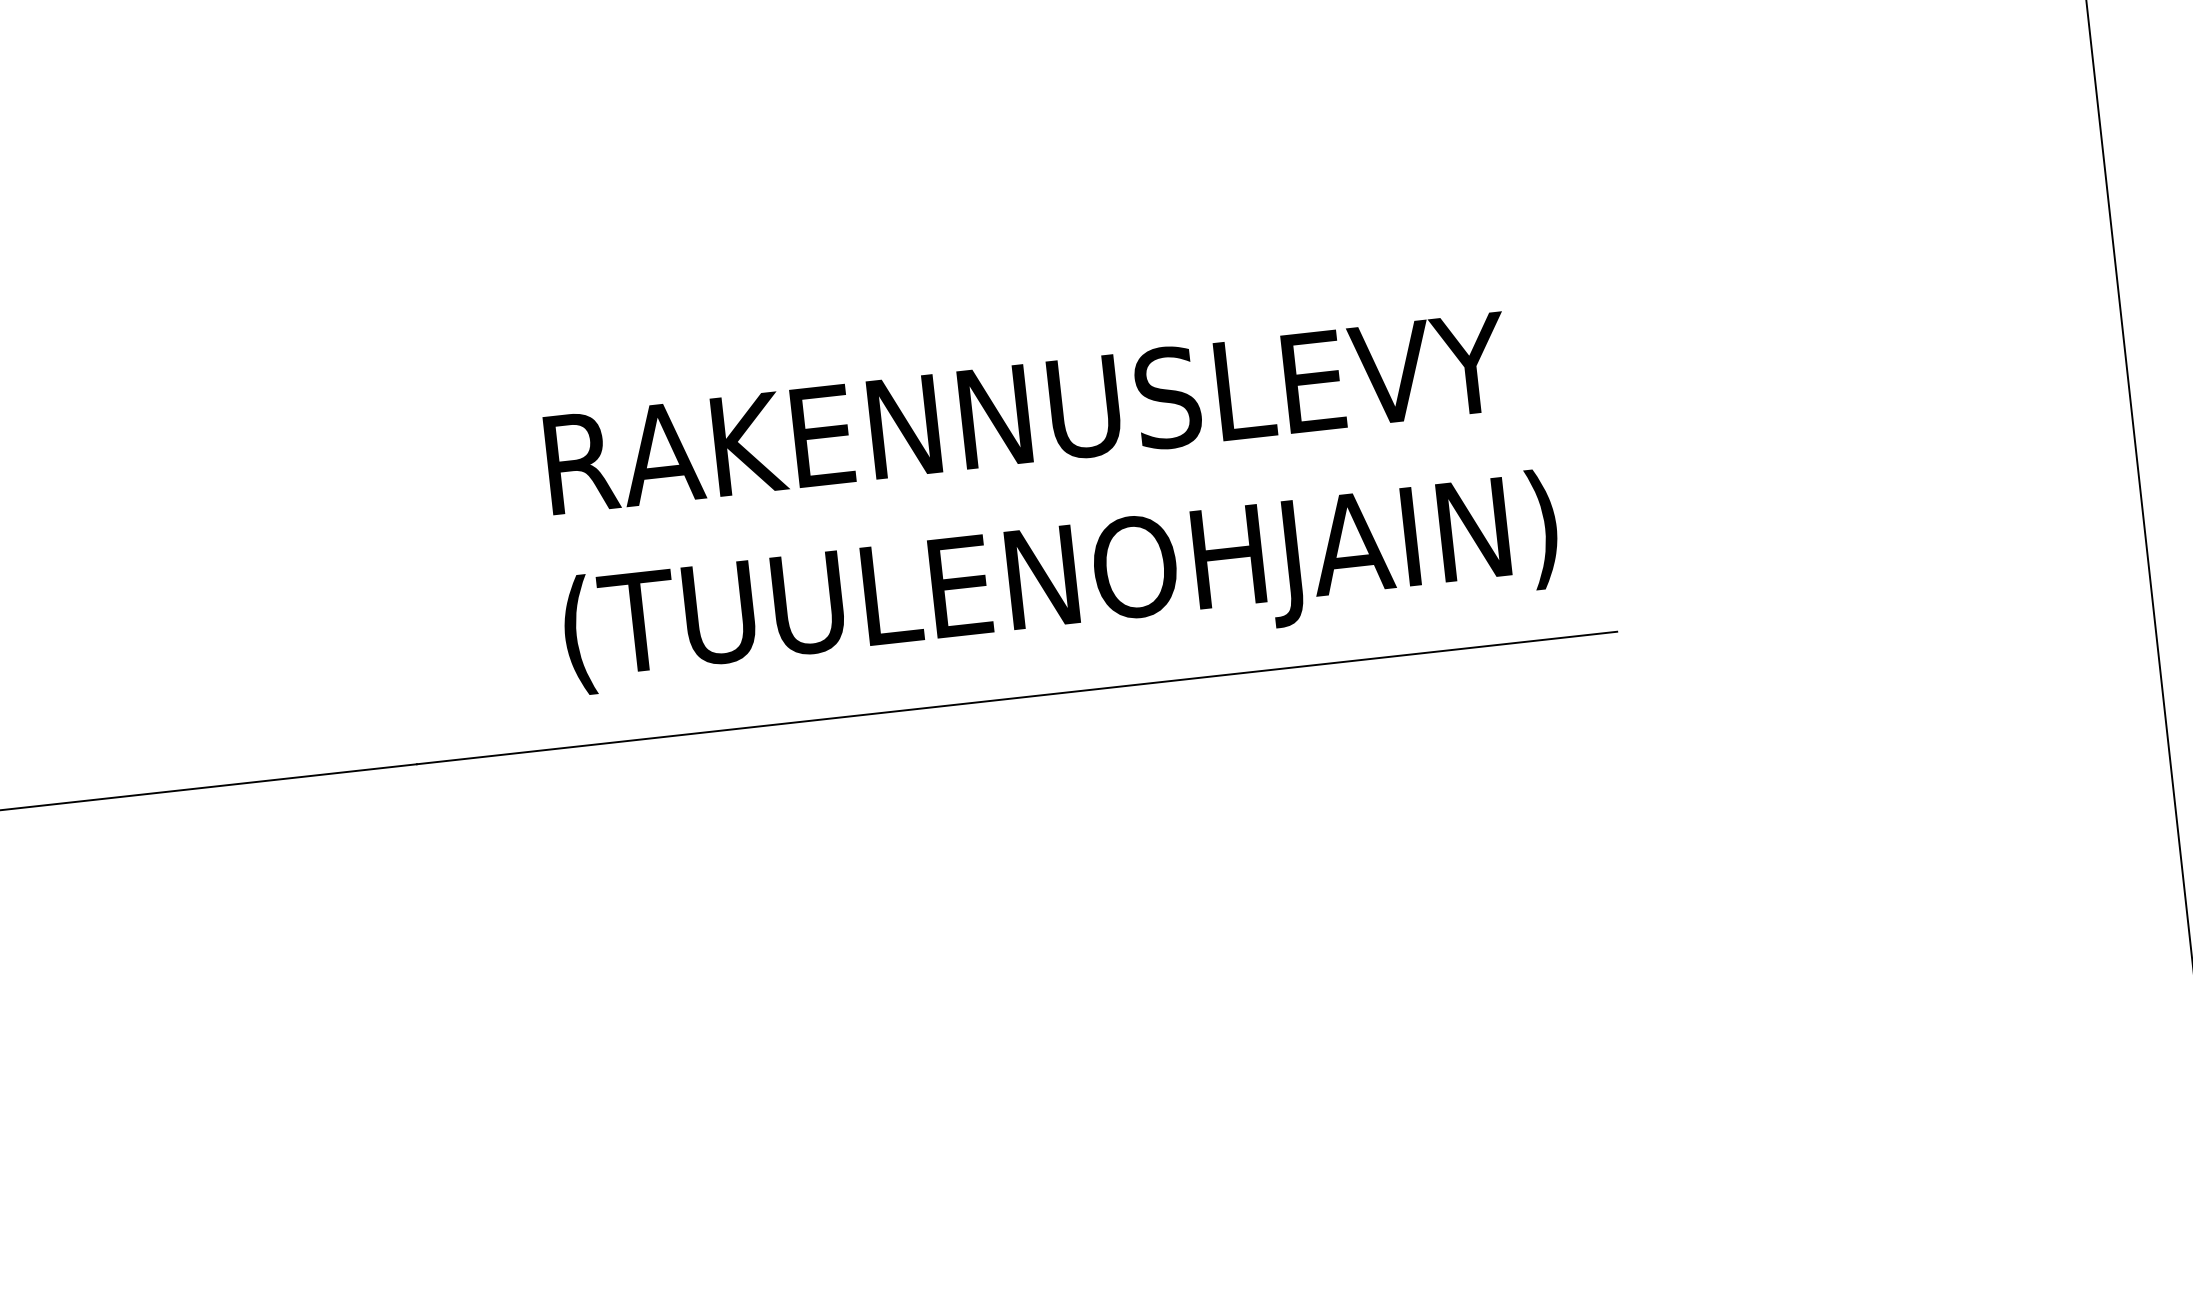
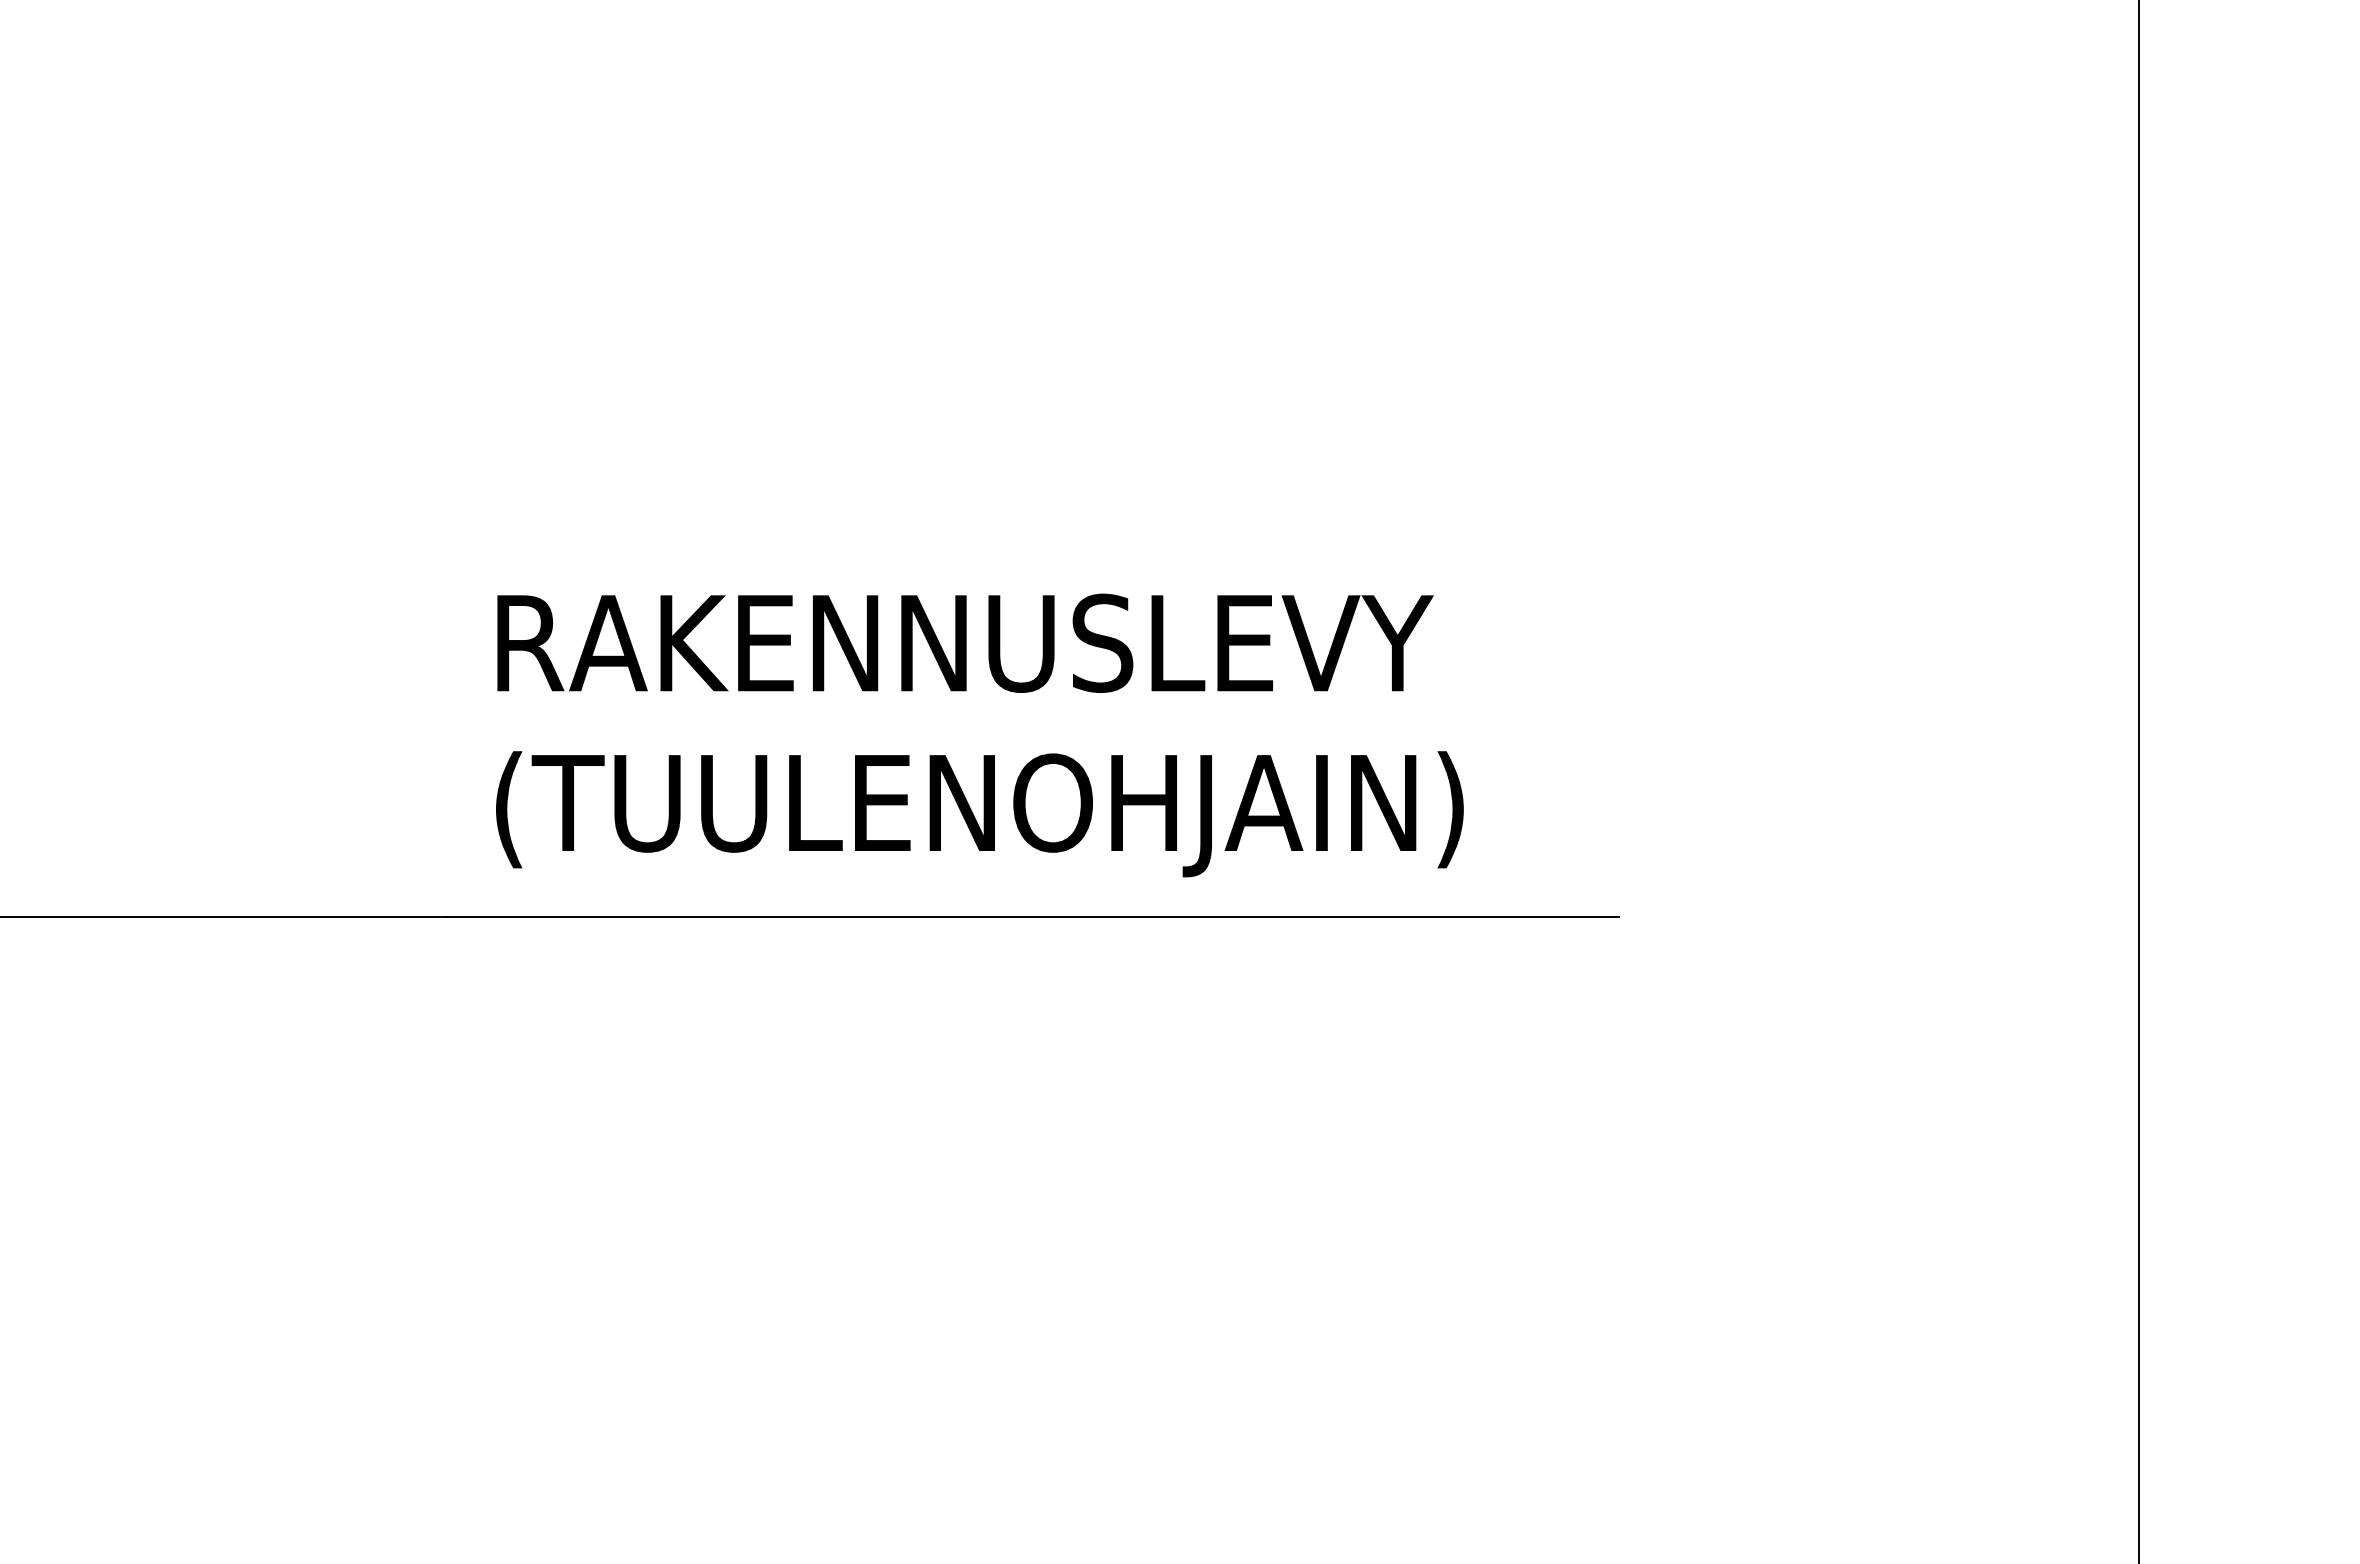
text: (1052, 506) -> (979, 735), moved

